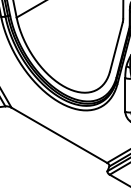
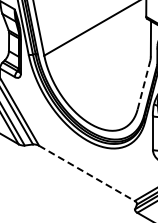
line: (116, 46) -> (144, 84), solid -> dashed
line: (59, 135) -> (87, 173), solid -> dashed

